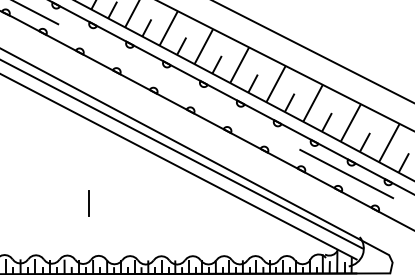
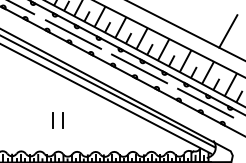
line: (385, 53) -> (228, 31), added
line: (122, 58) -> (72, 34), added
line: (235, 115) -> (139, 68), added
line: (105, 203) -> (62, 120), added

